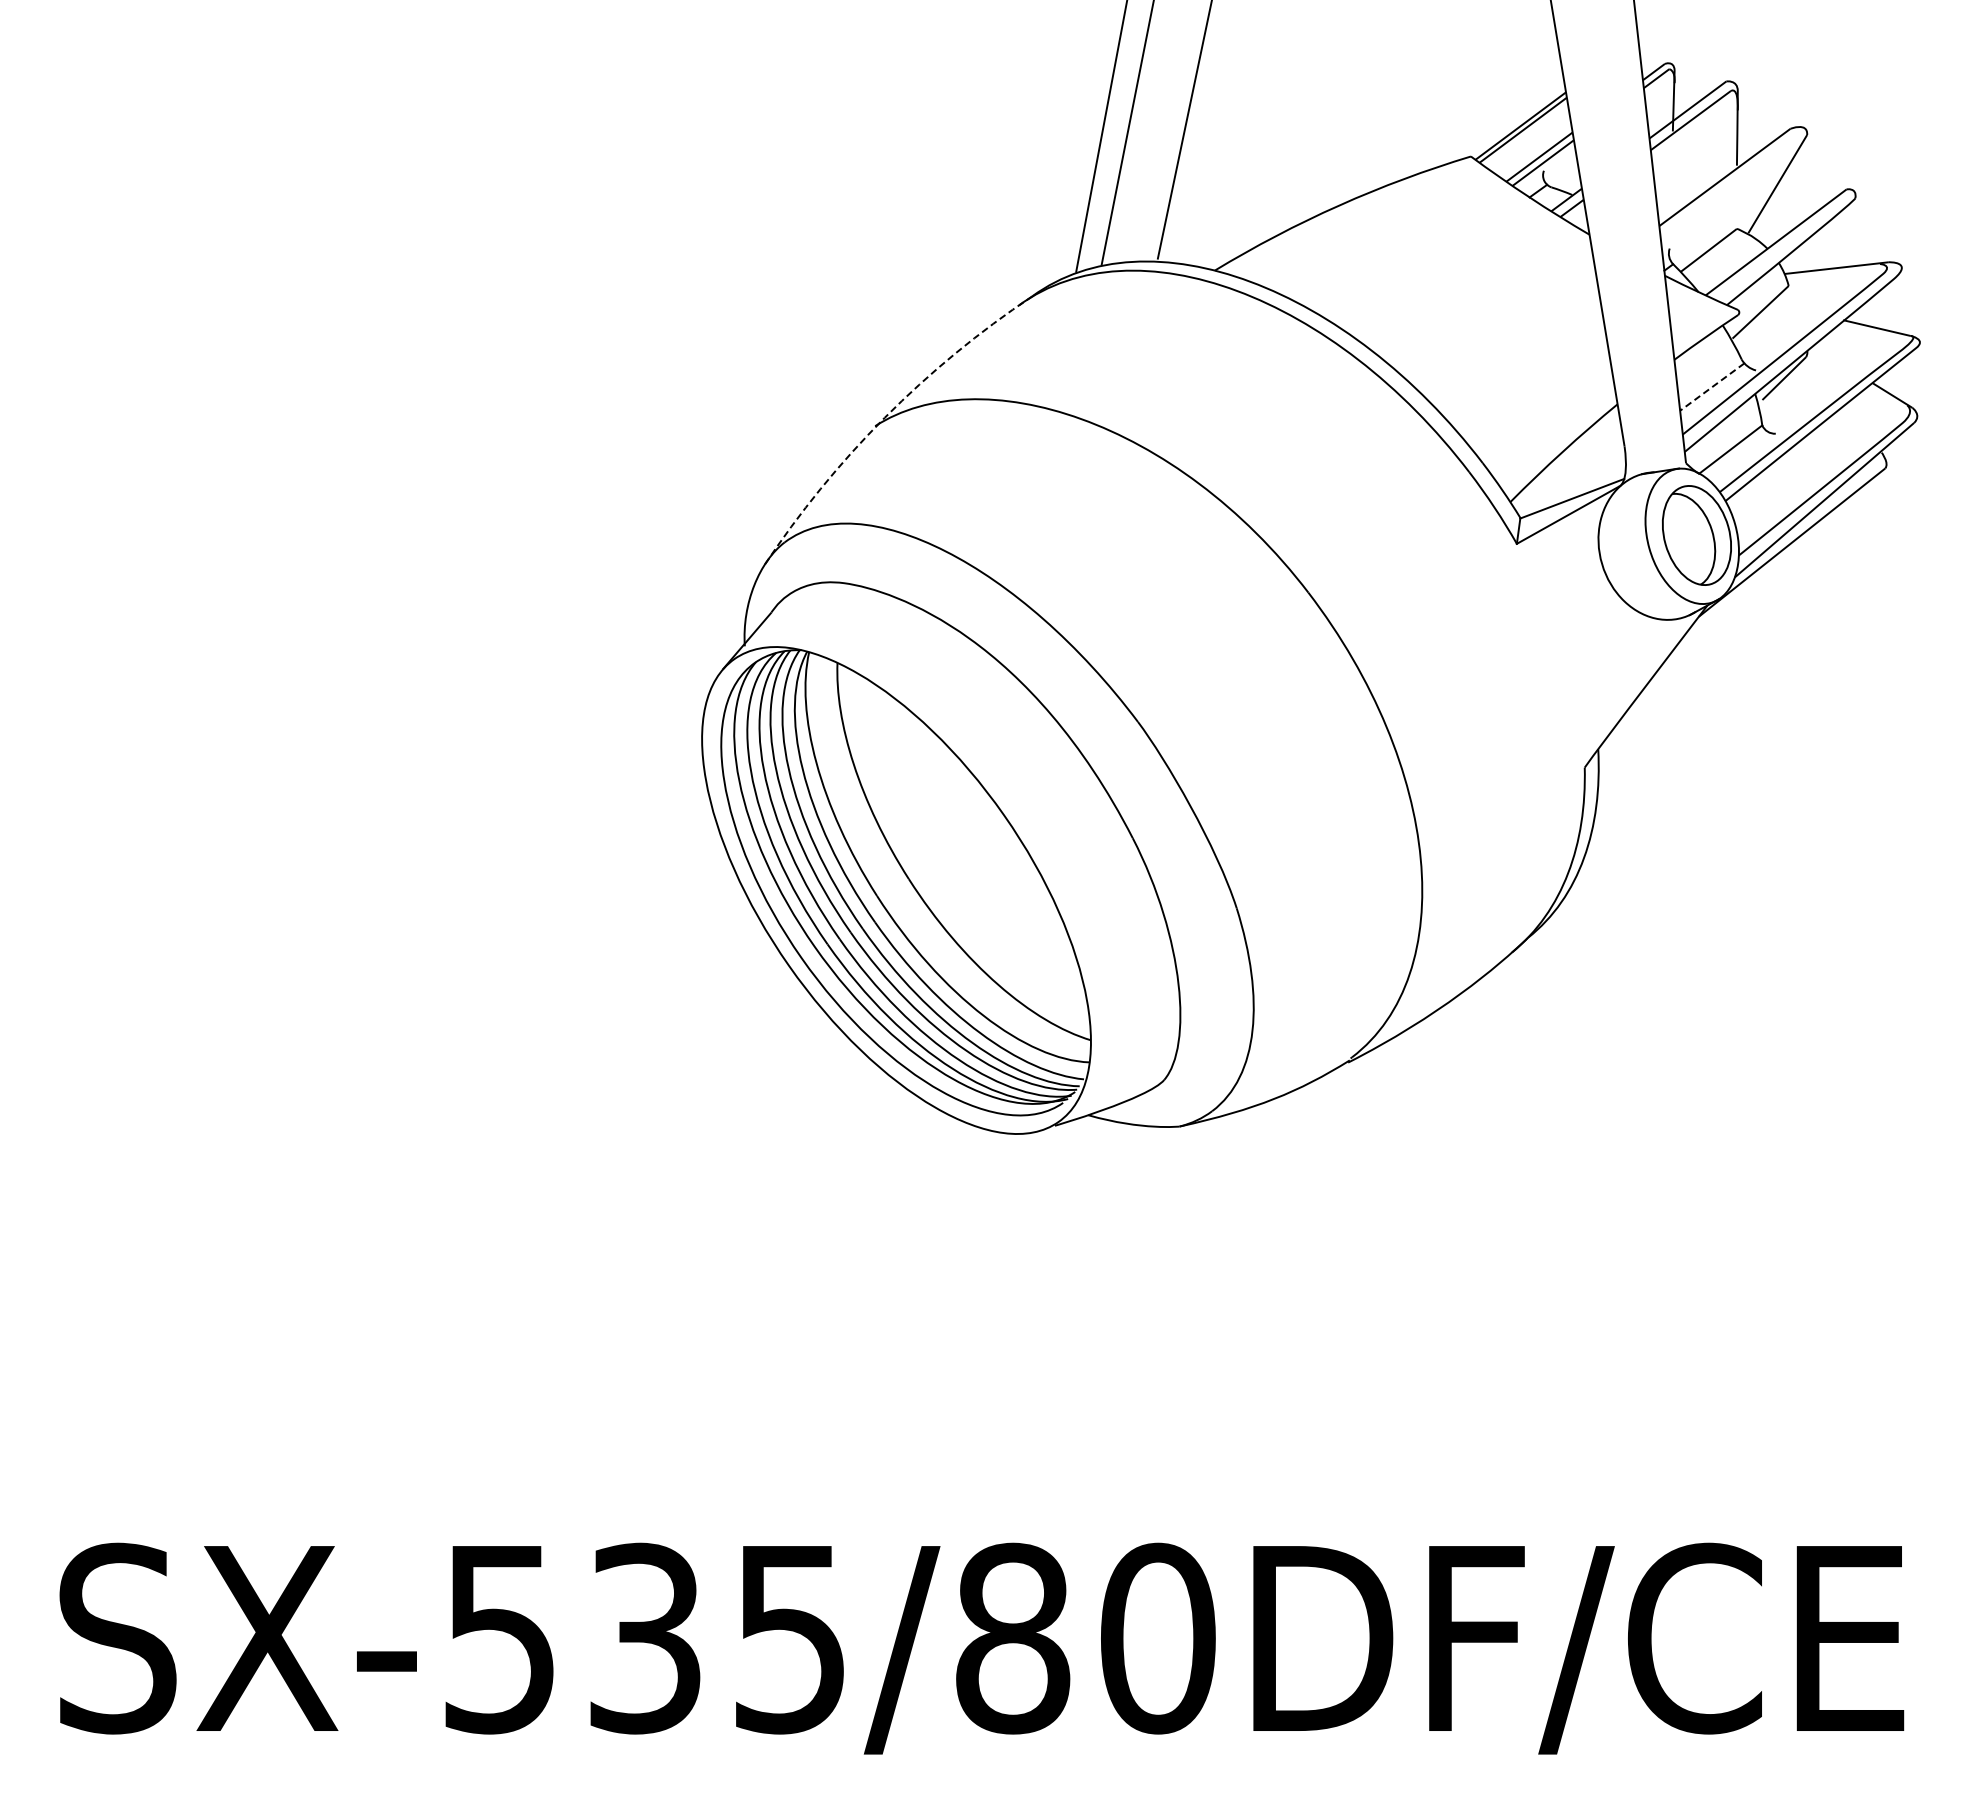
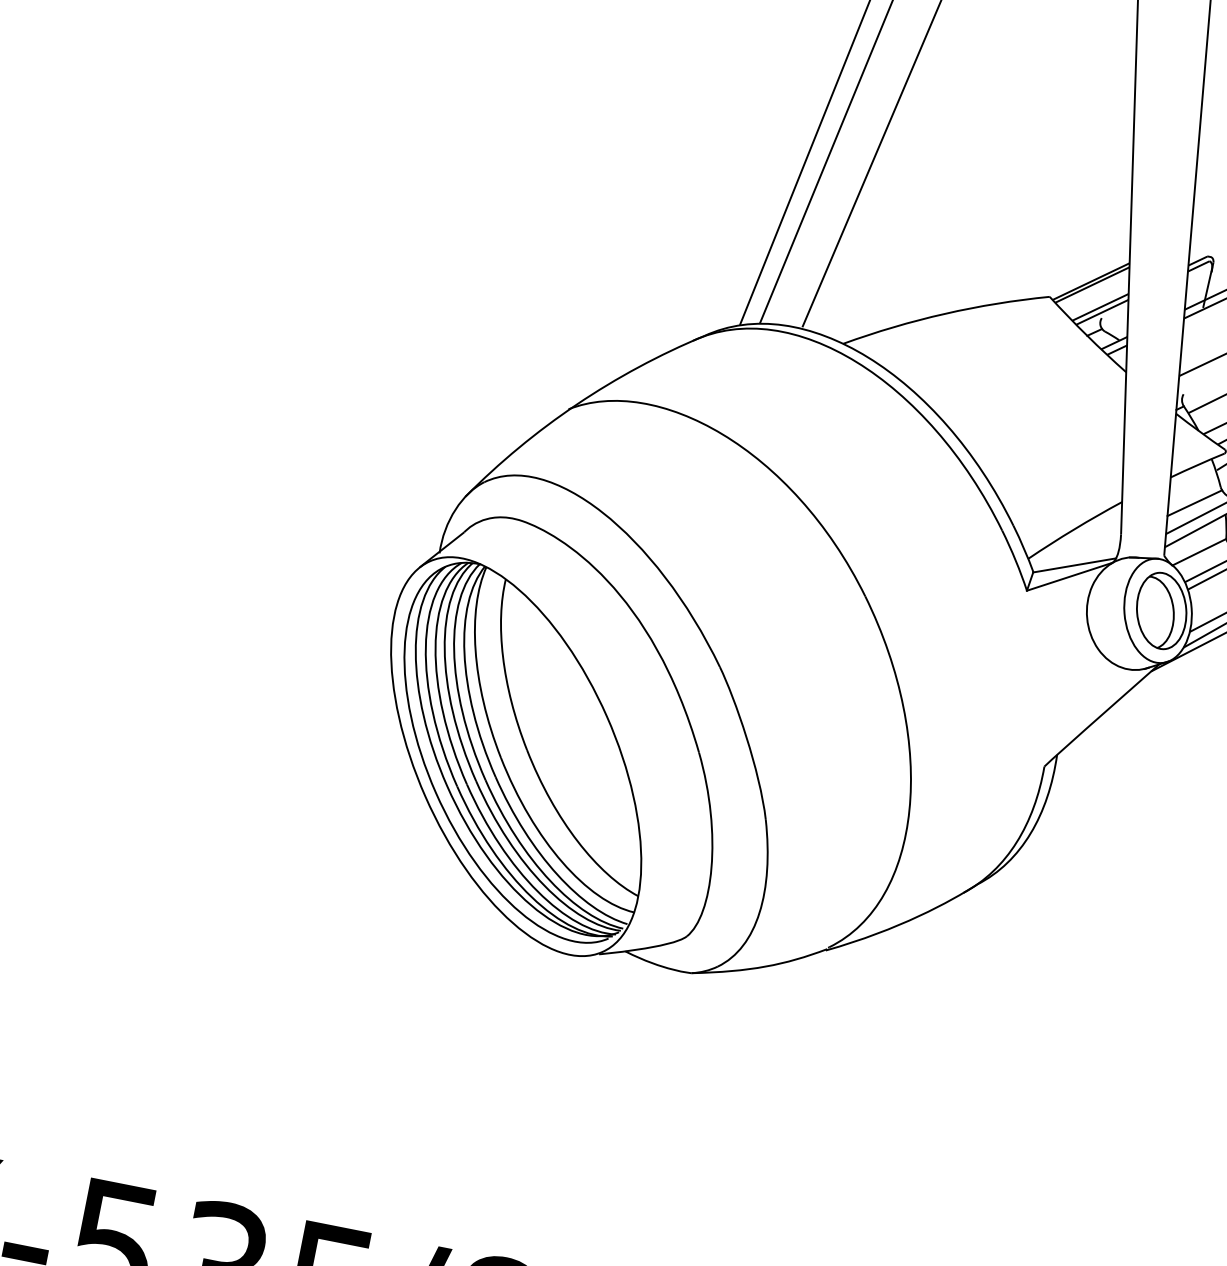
line: (1712, 387) -> (1194, 503), dashed -> solid
arc: (884, 417) -> (576, 404), dashed -> solid

